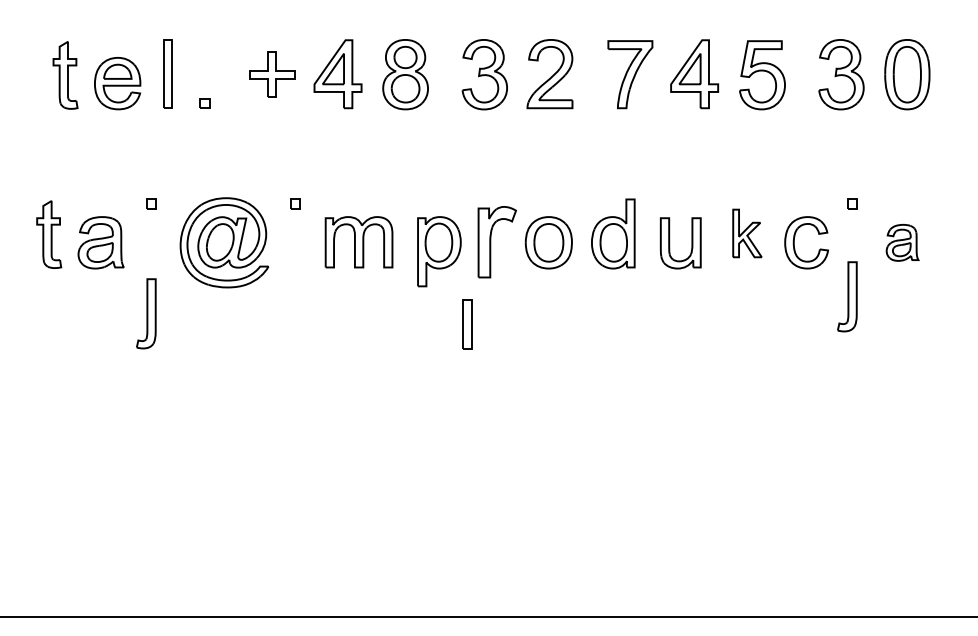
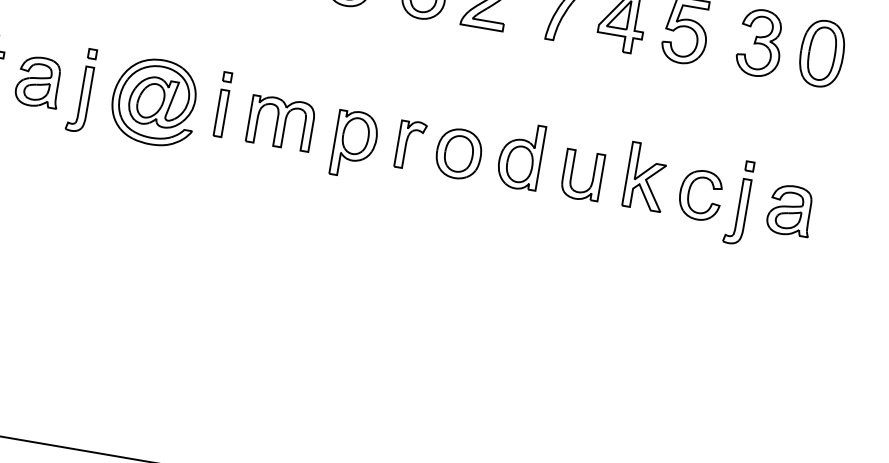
part: (747, 233) -> (646, 177), size x1.43
part: (497, 242) -> (410, 145), size x0.71
part: (902, 242) -> (790, 210), size x1.43
part: (847, 296) -> (737, 210), moved
part: (146, 313) -> (80, 98), moved
part: (467, 324) -> (221, 113), moved

